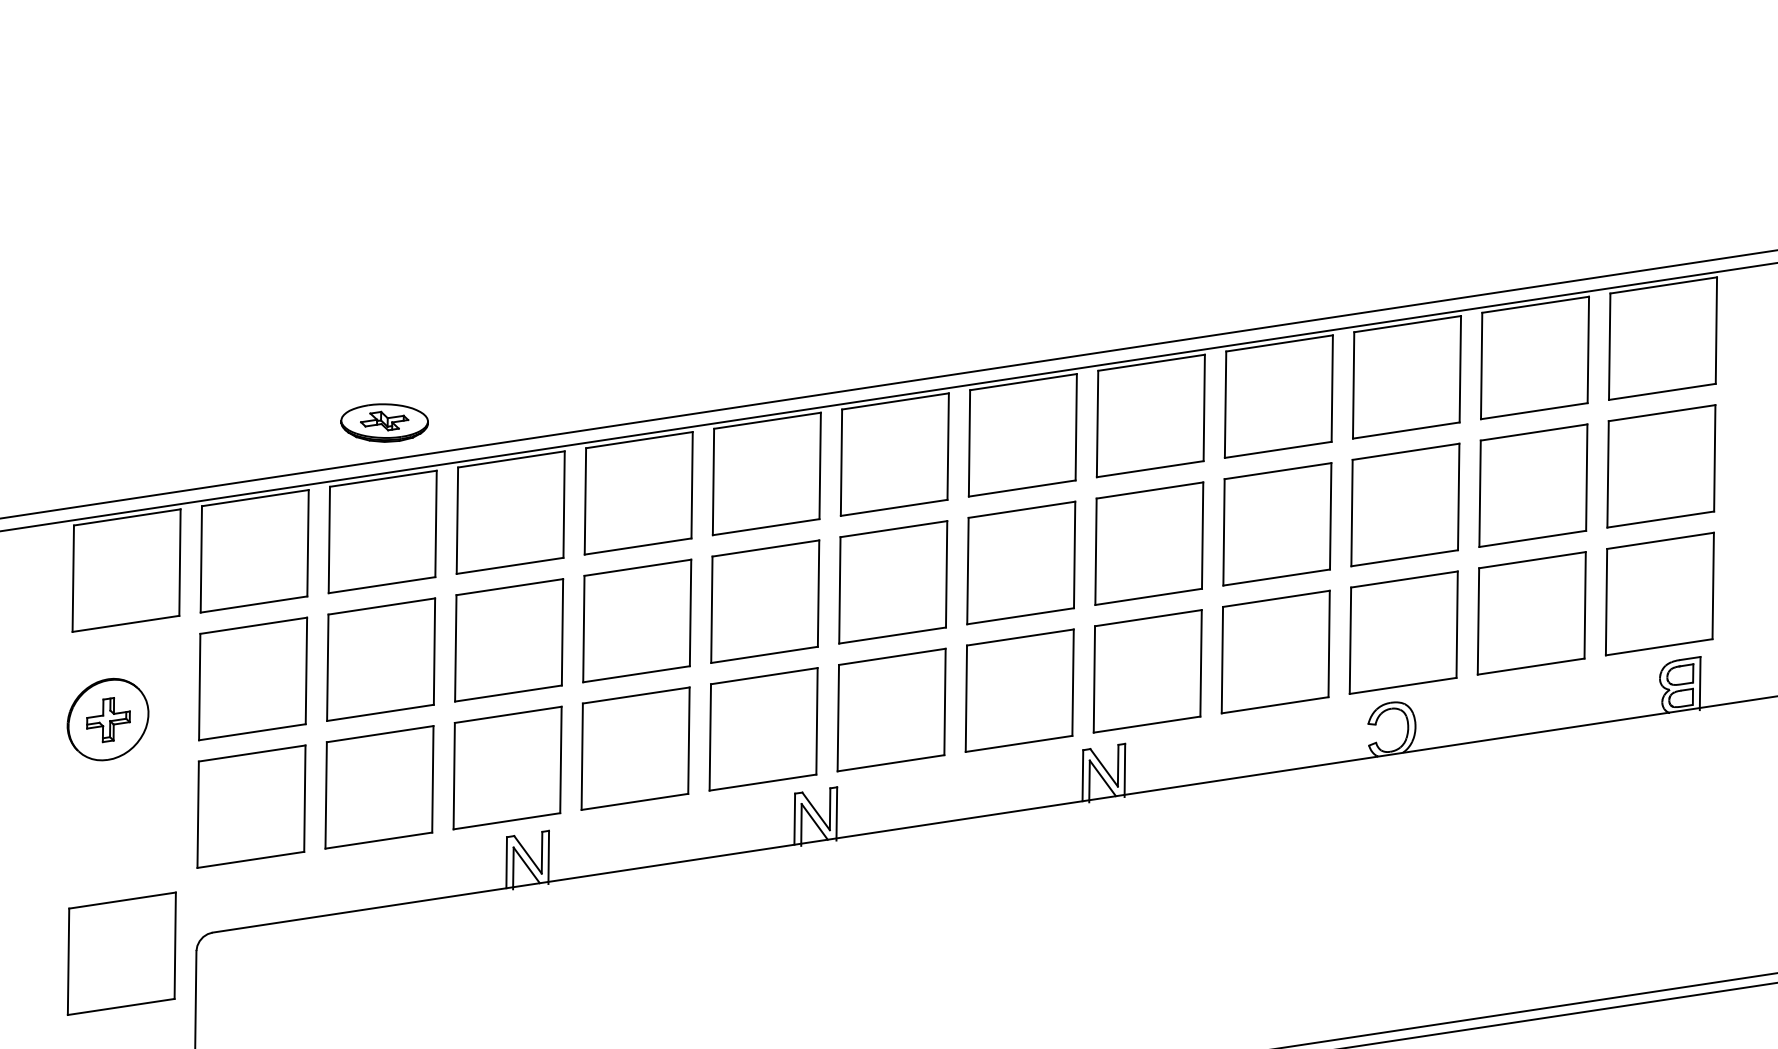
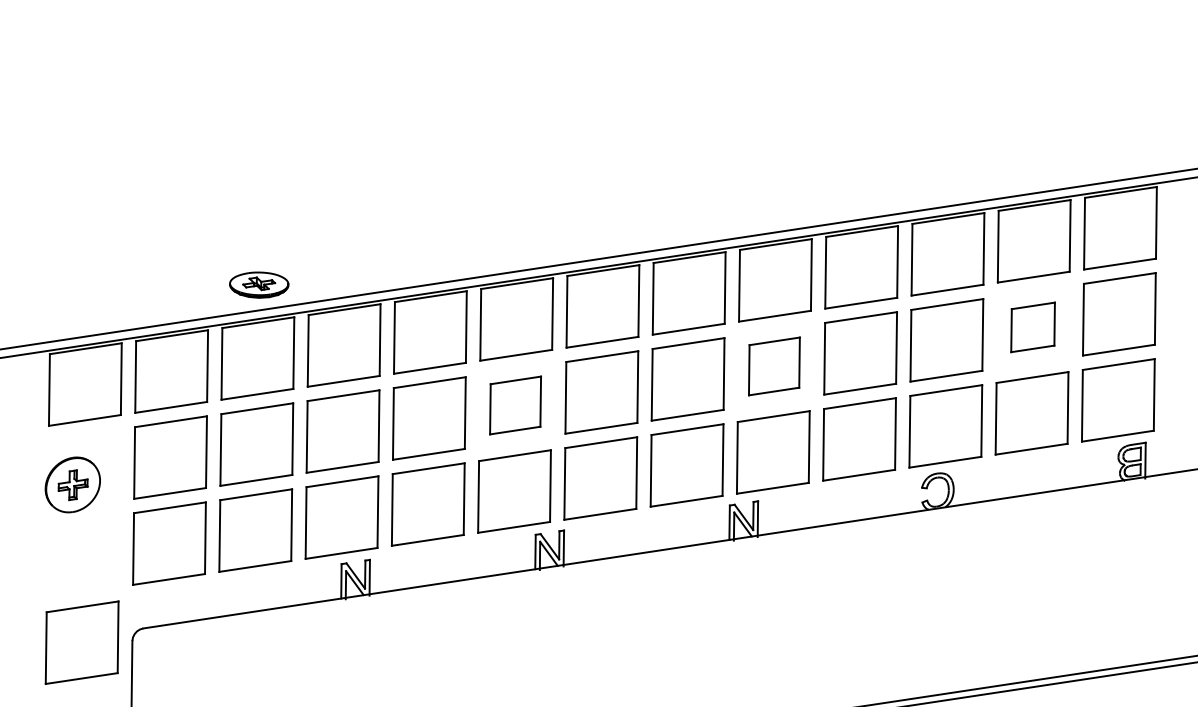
part: (1532, 485) -> (1032, 327), size x0.6
part: (1149, 543) -> (774, 366), size x0.7
part: (765, 601) -> (515, 405), size x0.7

